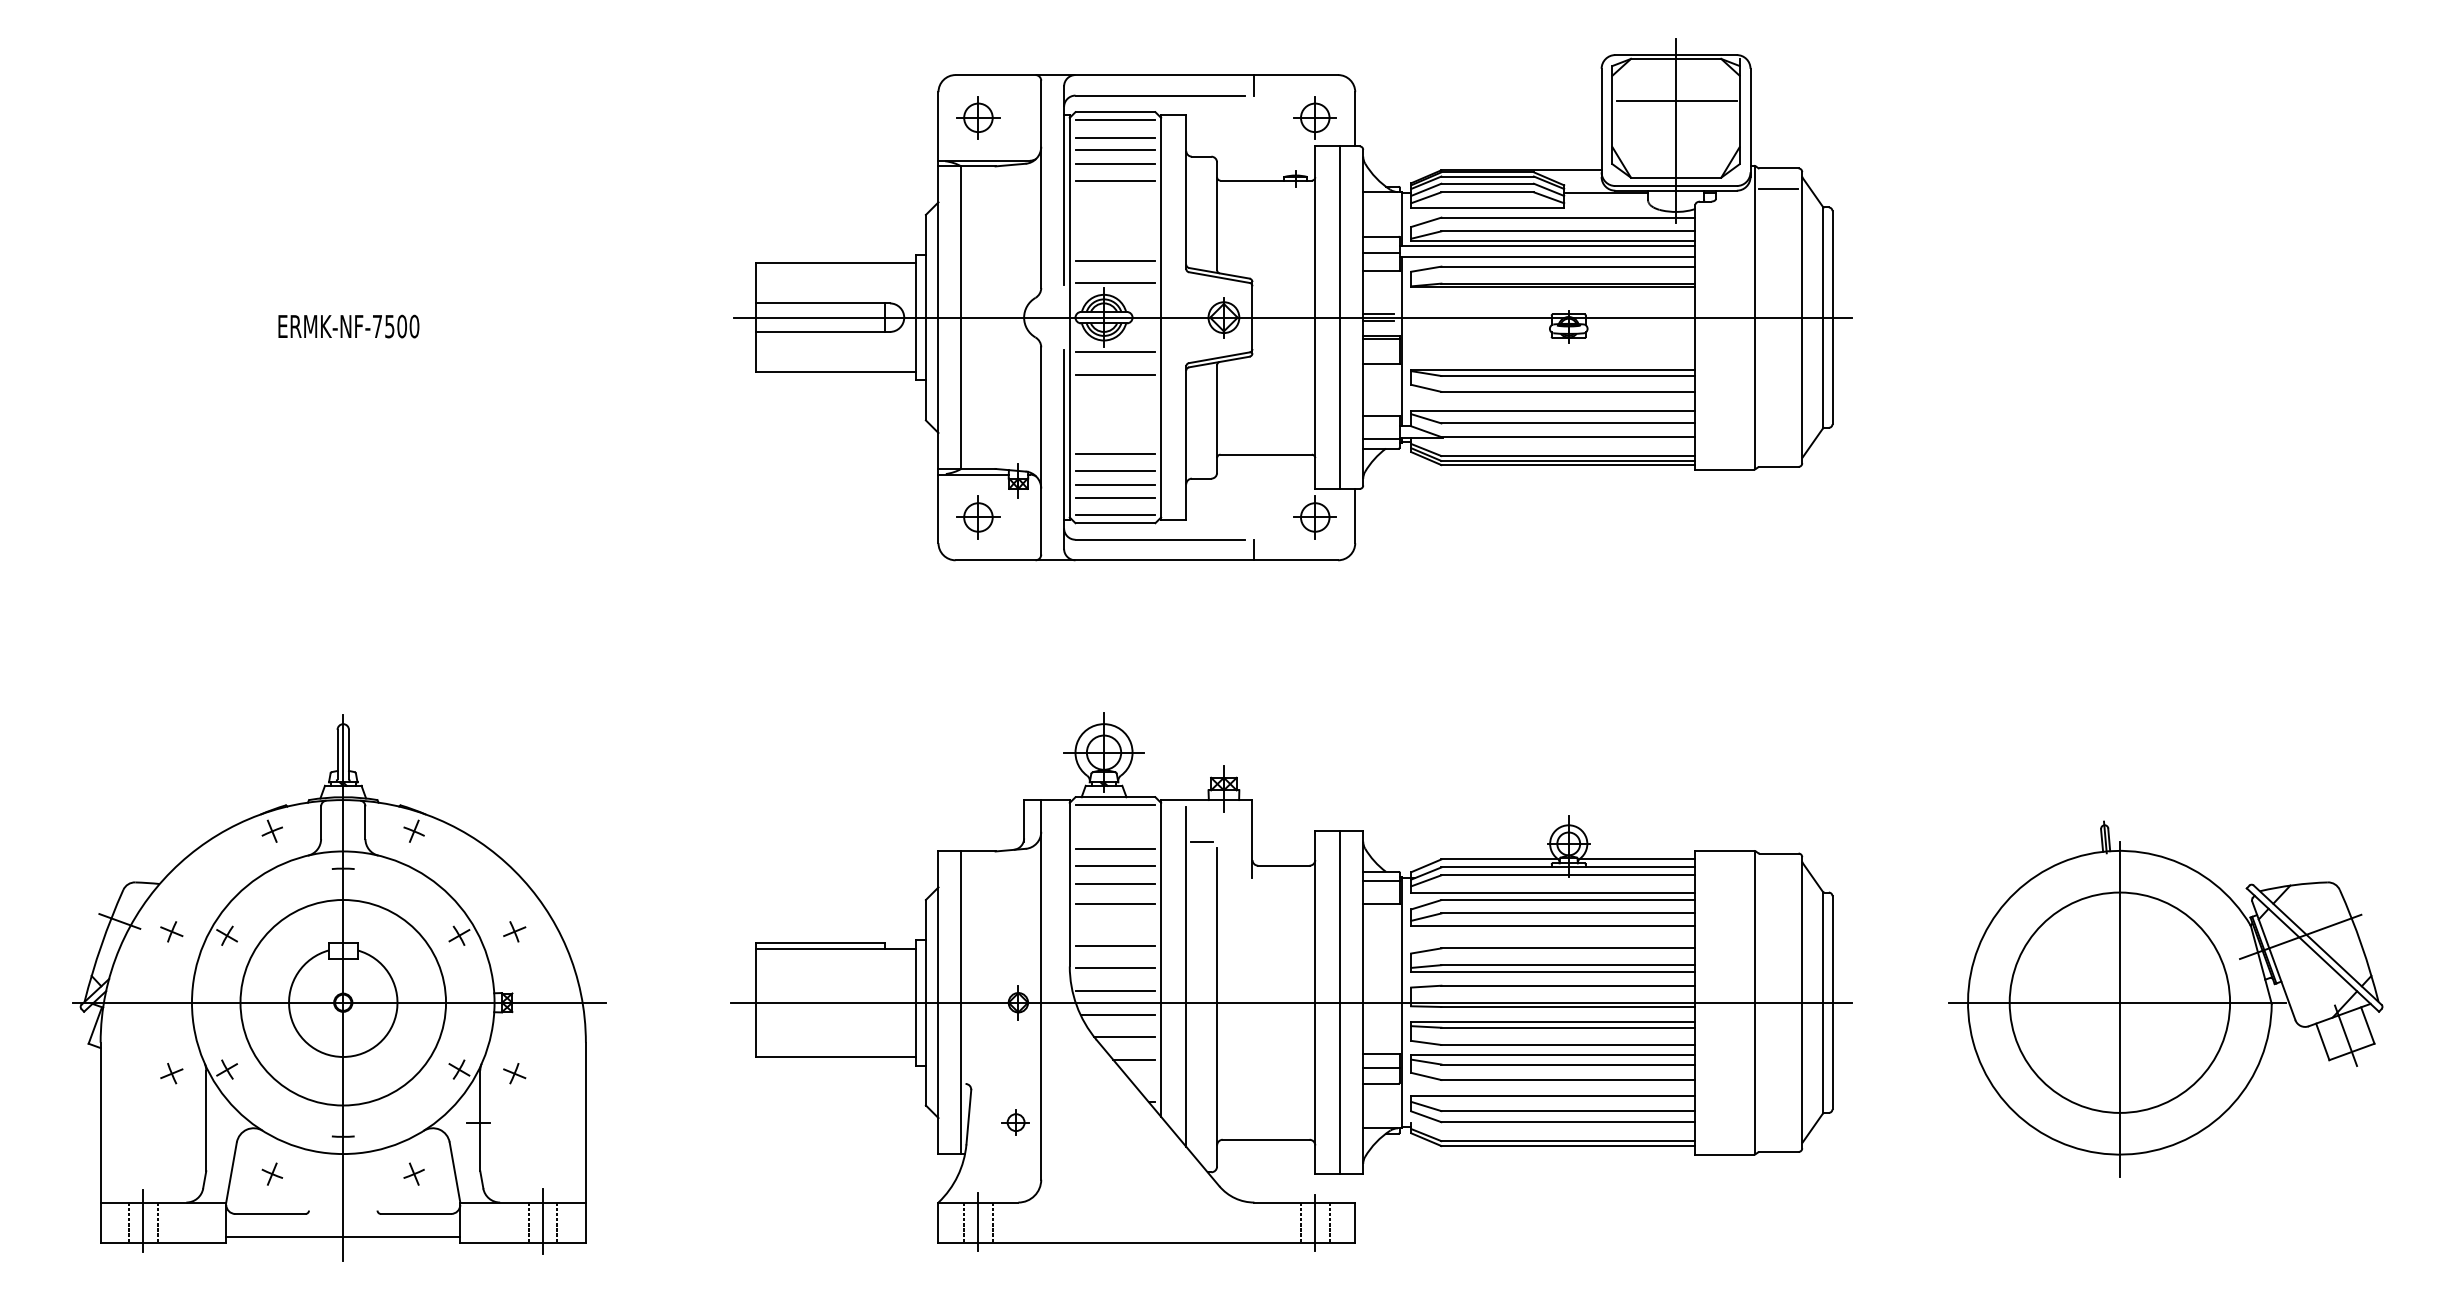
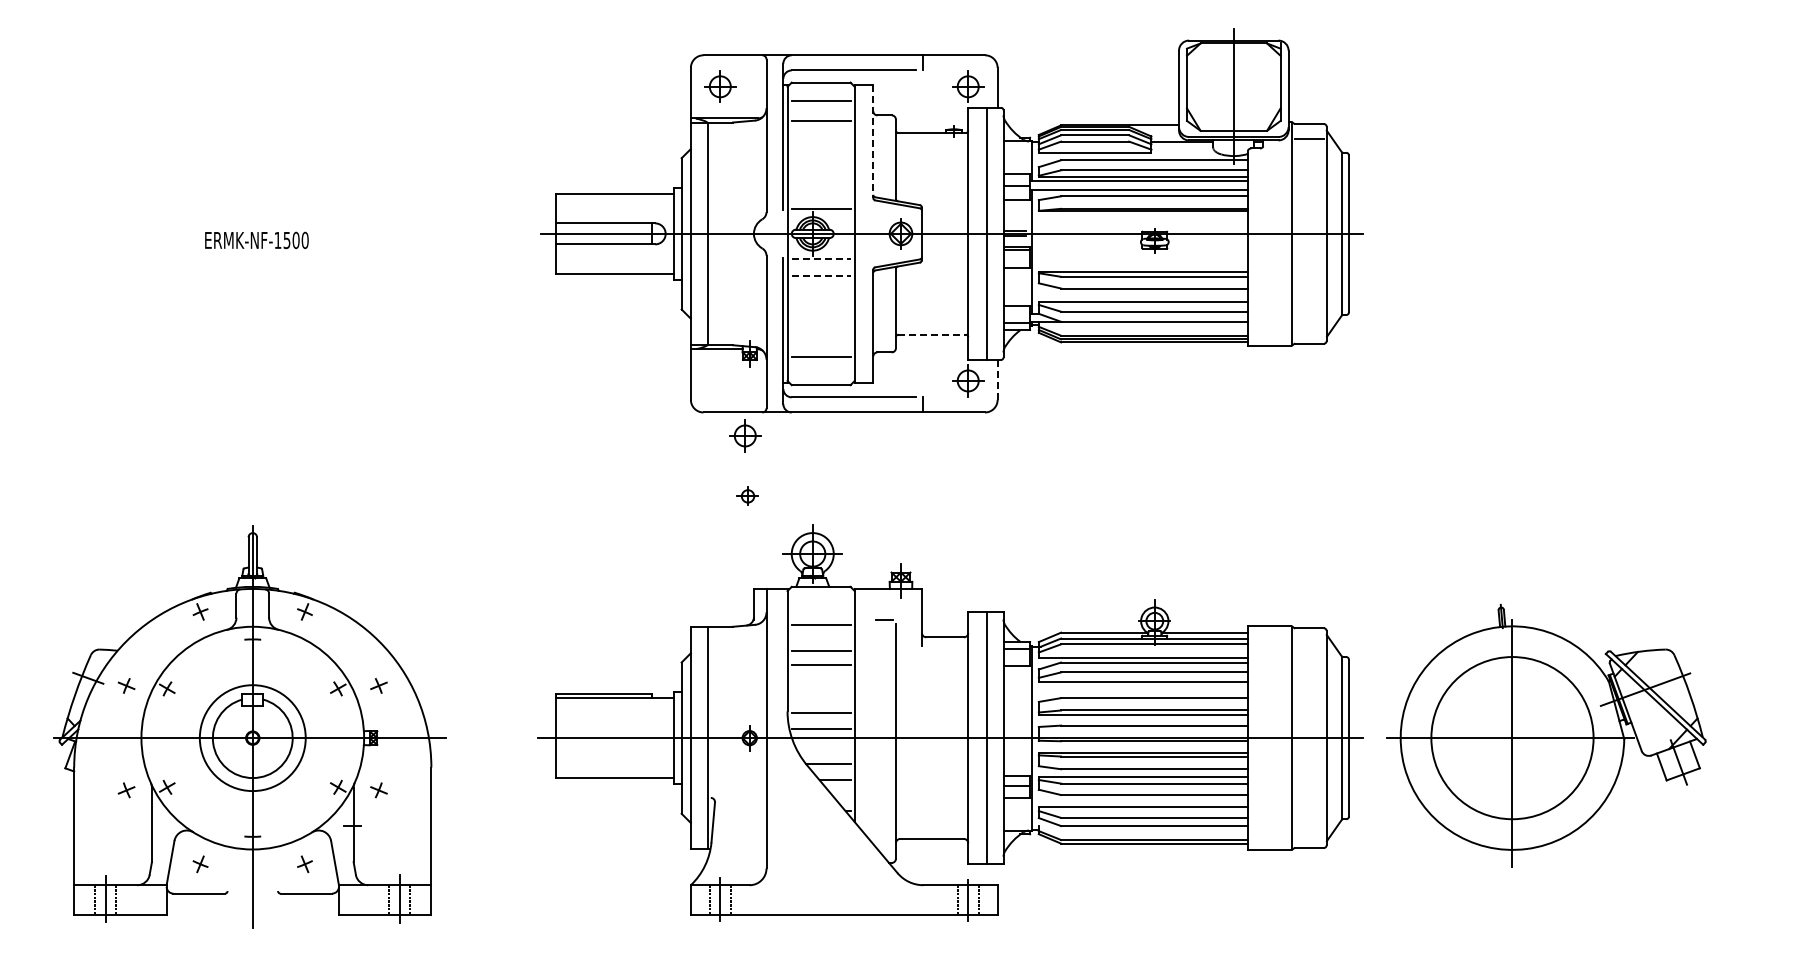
line: (1677, 101) -> (1234, 74), removed
line: (1114, 120) -> (820, 88), removed
line: (1114, 150) -> (820, 110), removed
line: (1114, 181) -> (820, 133), removed
line: (1186, 192) -> (873, 141), solid -> dashed
line: (1114, 260) -> (820, 191), removed
text: (376, 326) -> (277, 240), ERMK-NF-7500 -> ERMK-NF-1500
line: (1115, 352) -> (821, 259), solid -> dashed
line: (1115, 374) -> (821, 275), solid -> dashed
line: (1114, 454) -> (820, 334), removed
line: (1266, 454) -> (932, 334), solid -> dashed
line: (1114, 470) -> (820, 346), removed
line: (1114, 497) -> (820, 366), removed
line: (1114, 515) -> (820, 379), removed
line: (1355, 515) -> (997, 379), solid -> dashed
part: (978, 516) -> (745, 435), moved
line: (1114, 804) -> (820, 592), removed
line: (1114, 866) -> (820, 637), removed
line: (1114, 946) -> (820, 696), removed
line: (1186, 976) -> (873, 718), removed
part: (2166, 999) -> (1546, 735), moved
circle: (342, 1001) -> (252, 737), size x0.7
line: (1117, 1014) -> (822, 746), removed
part: (1015, 1121) -> (747, 495), moved
line: (342, 1236) -> (252, 910), removed

